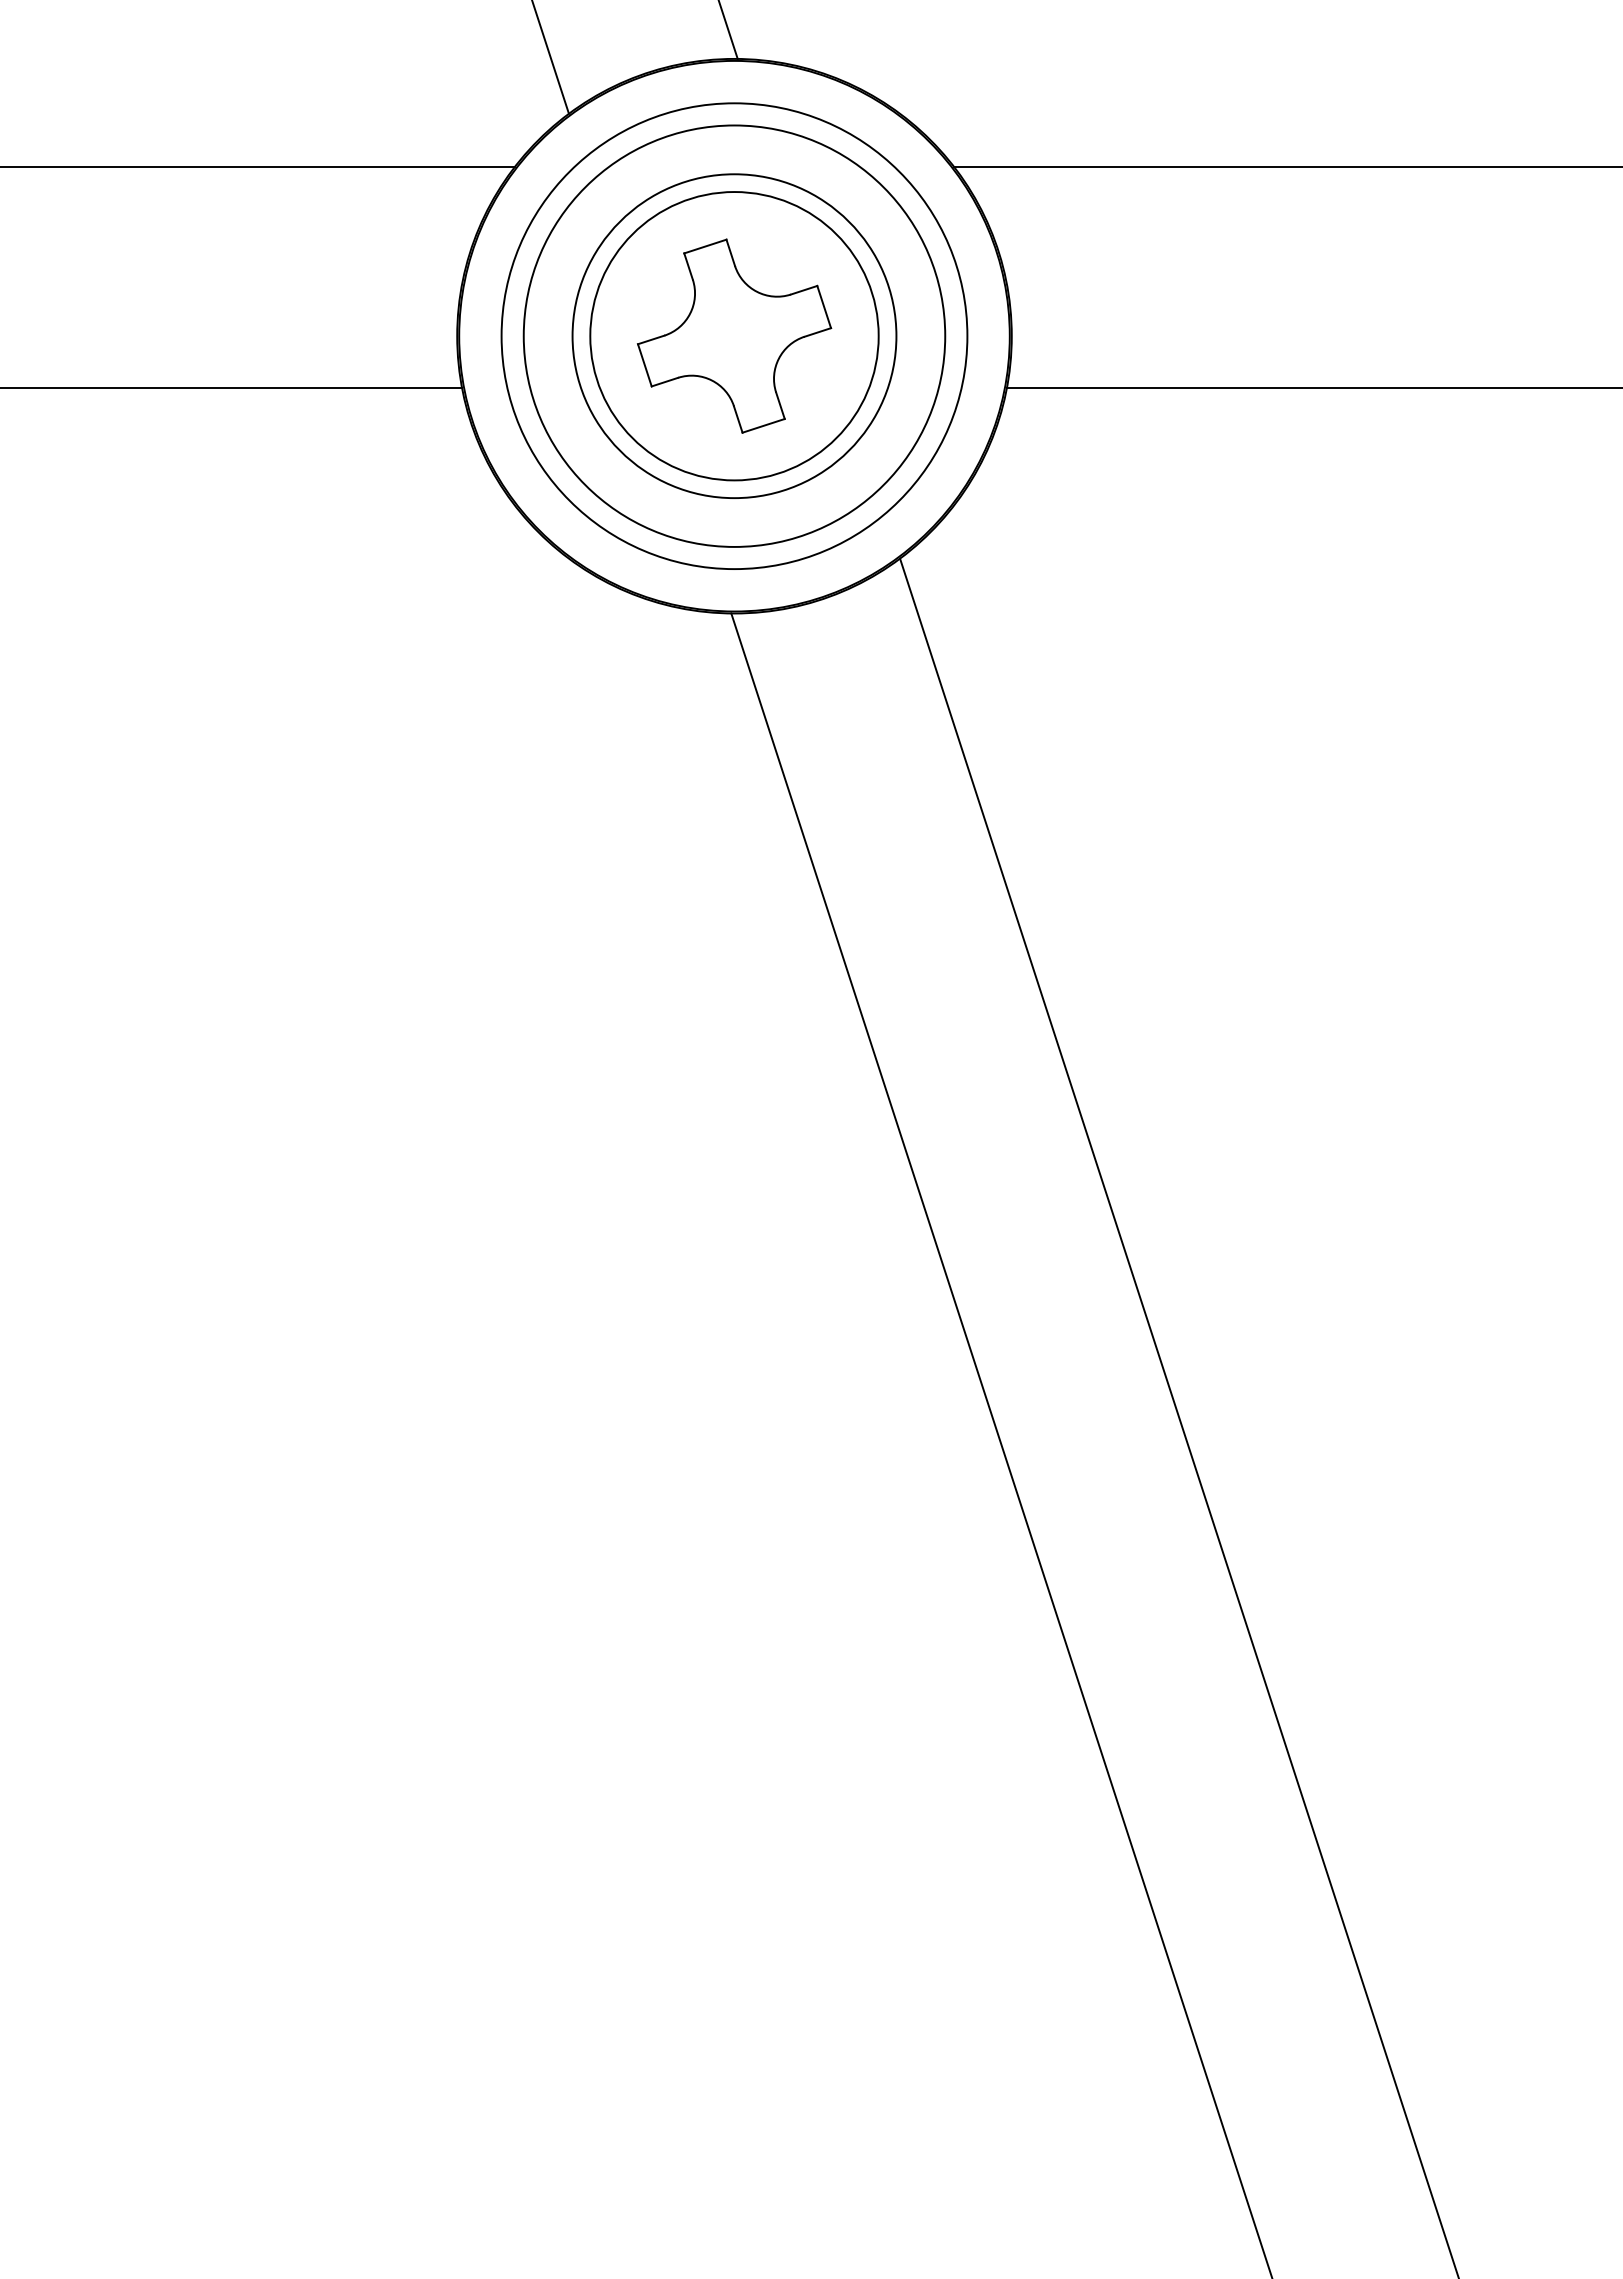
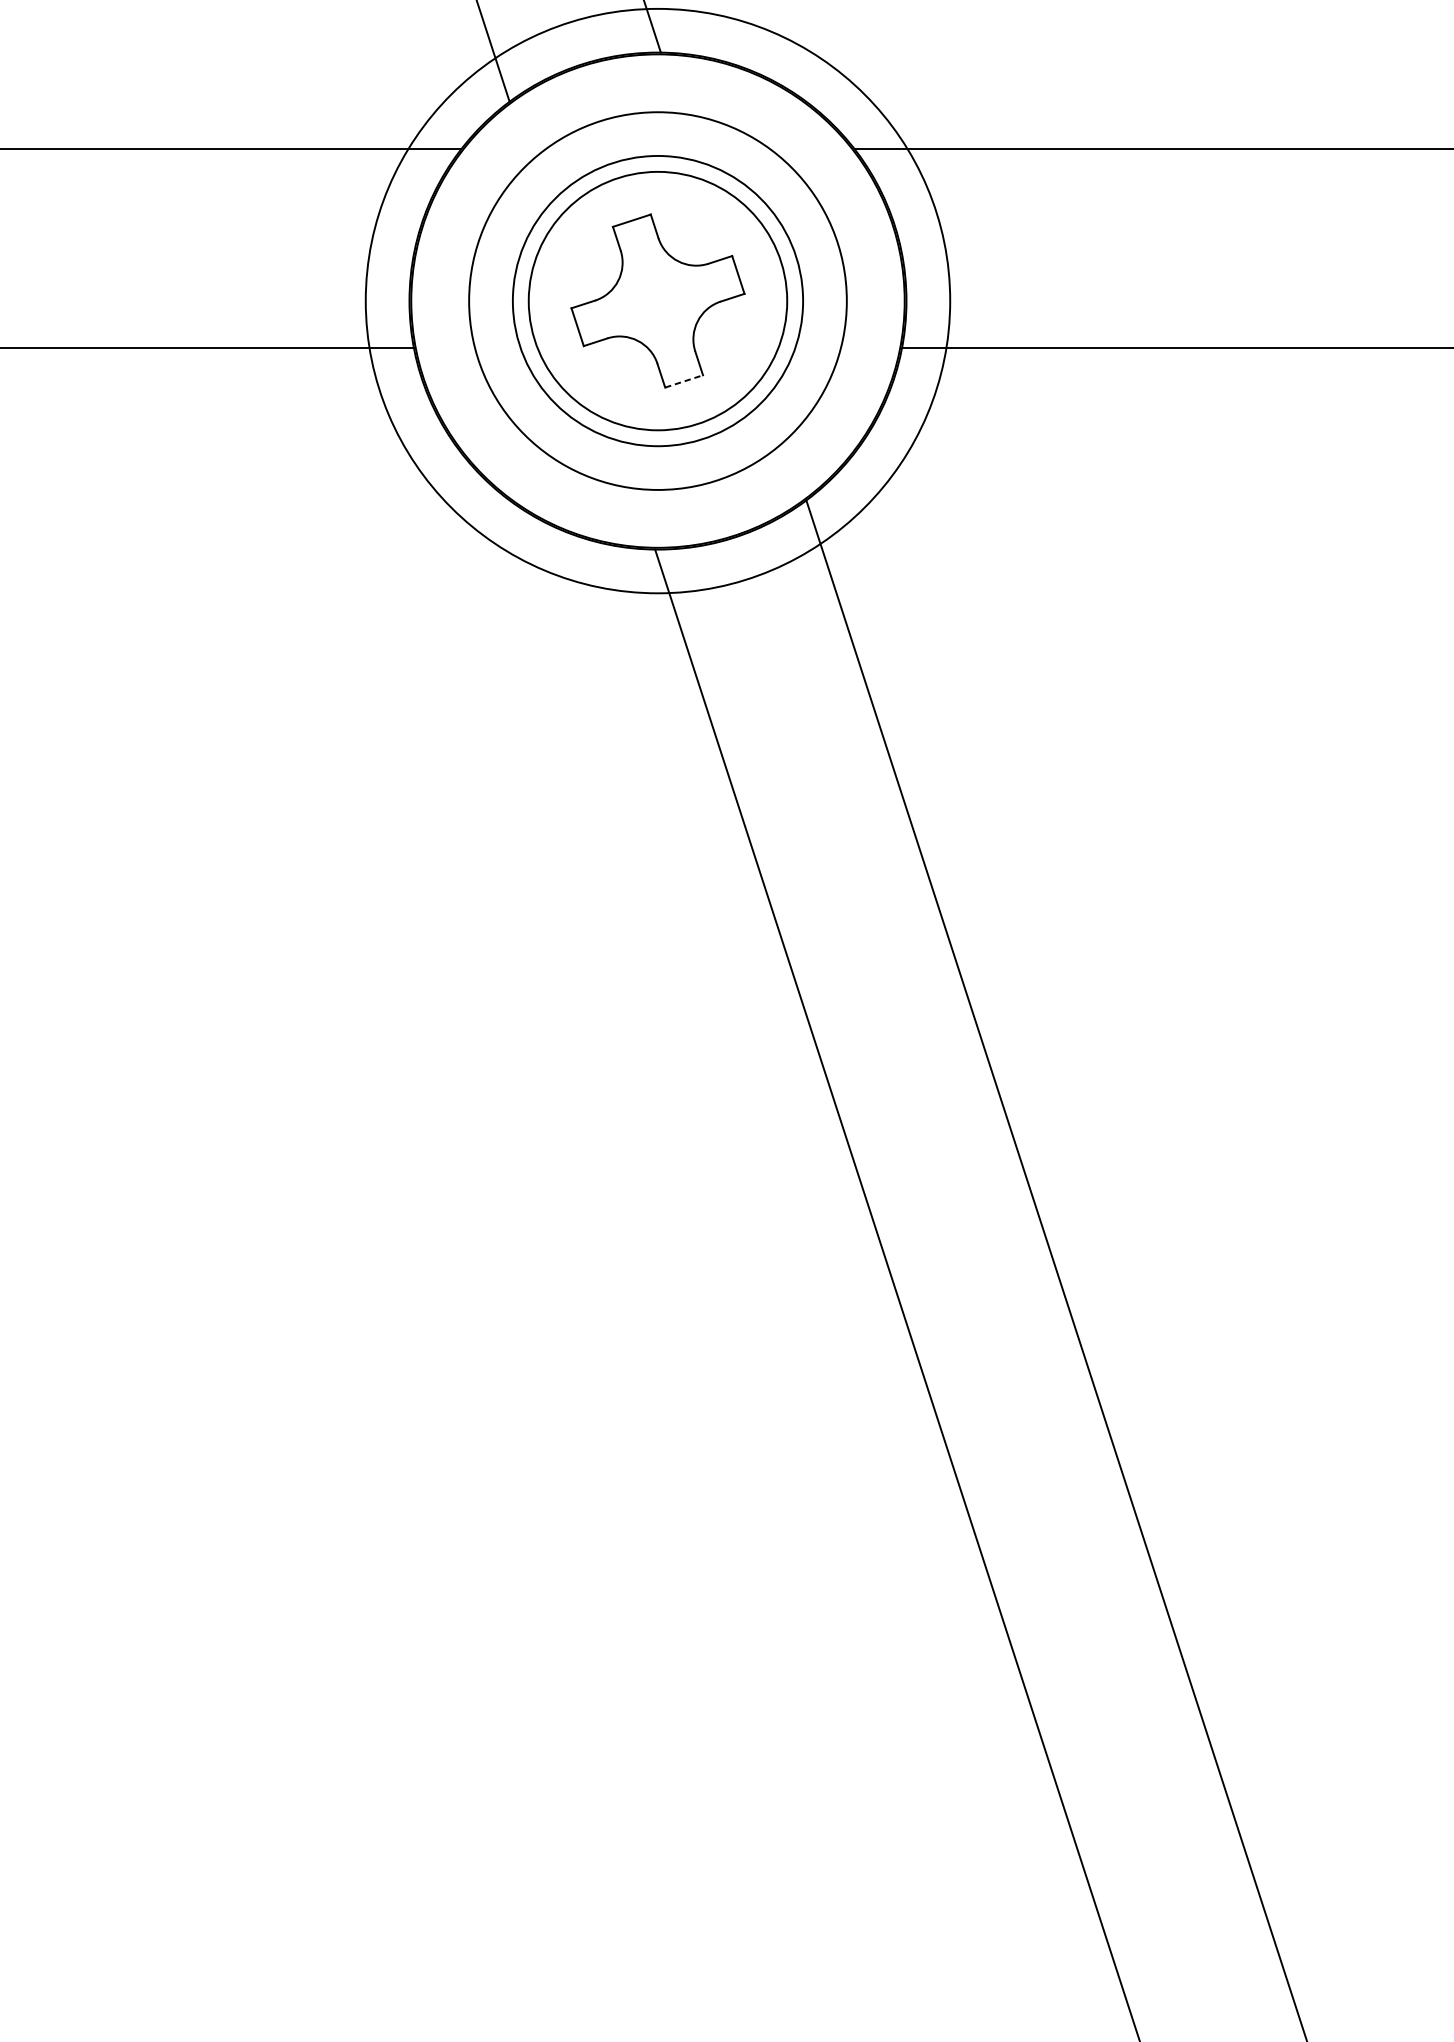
circle: (734, 336) -> (657, 301), size x1.4
line: (764, 425) -> (684, 381), solid -> dashed

